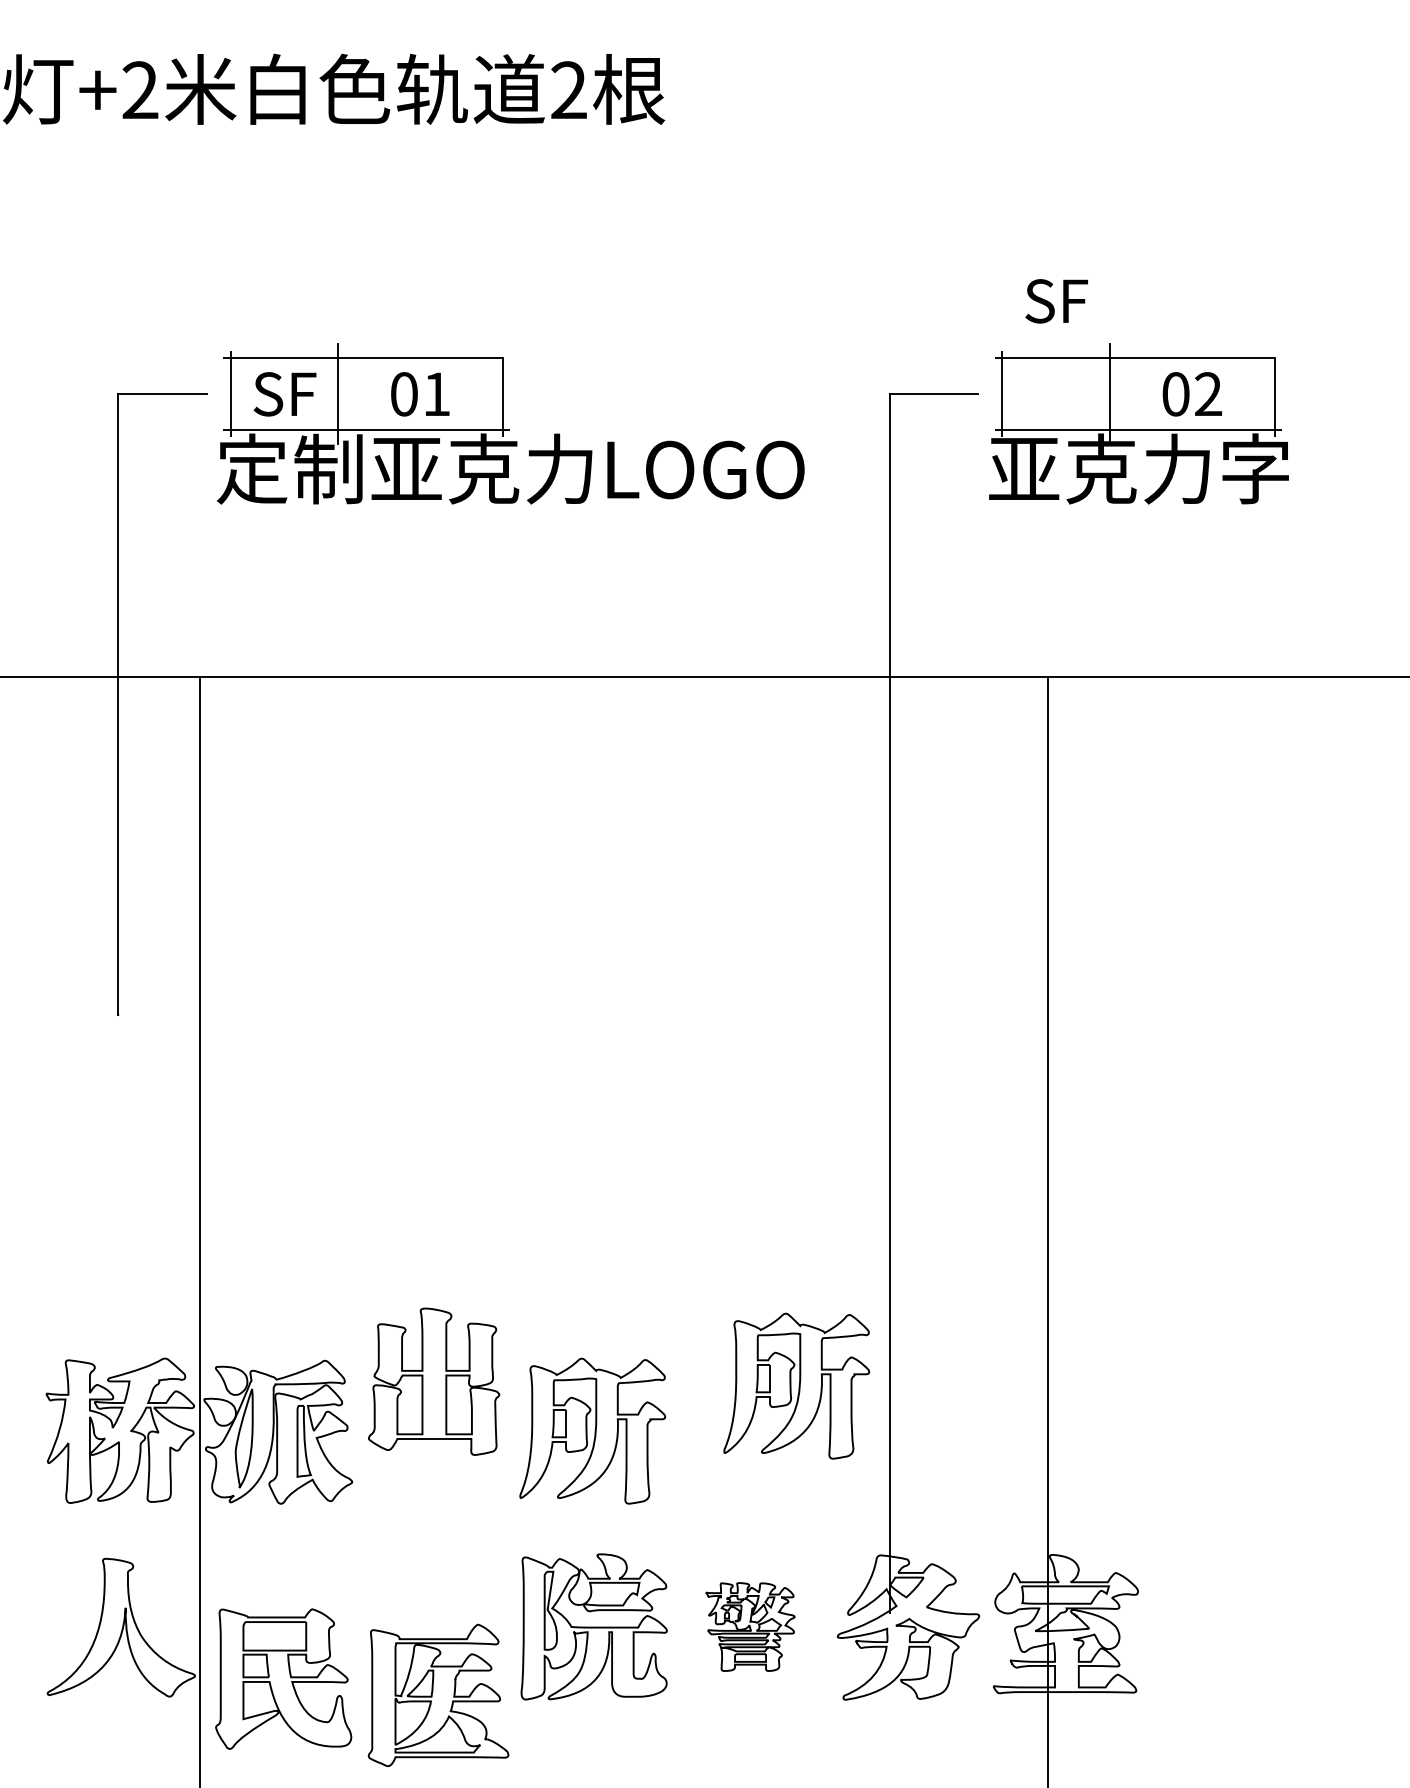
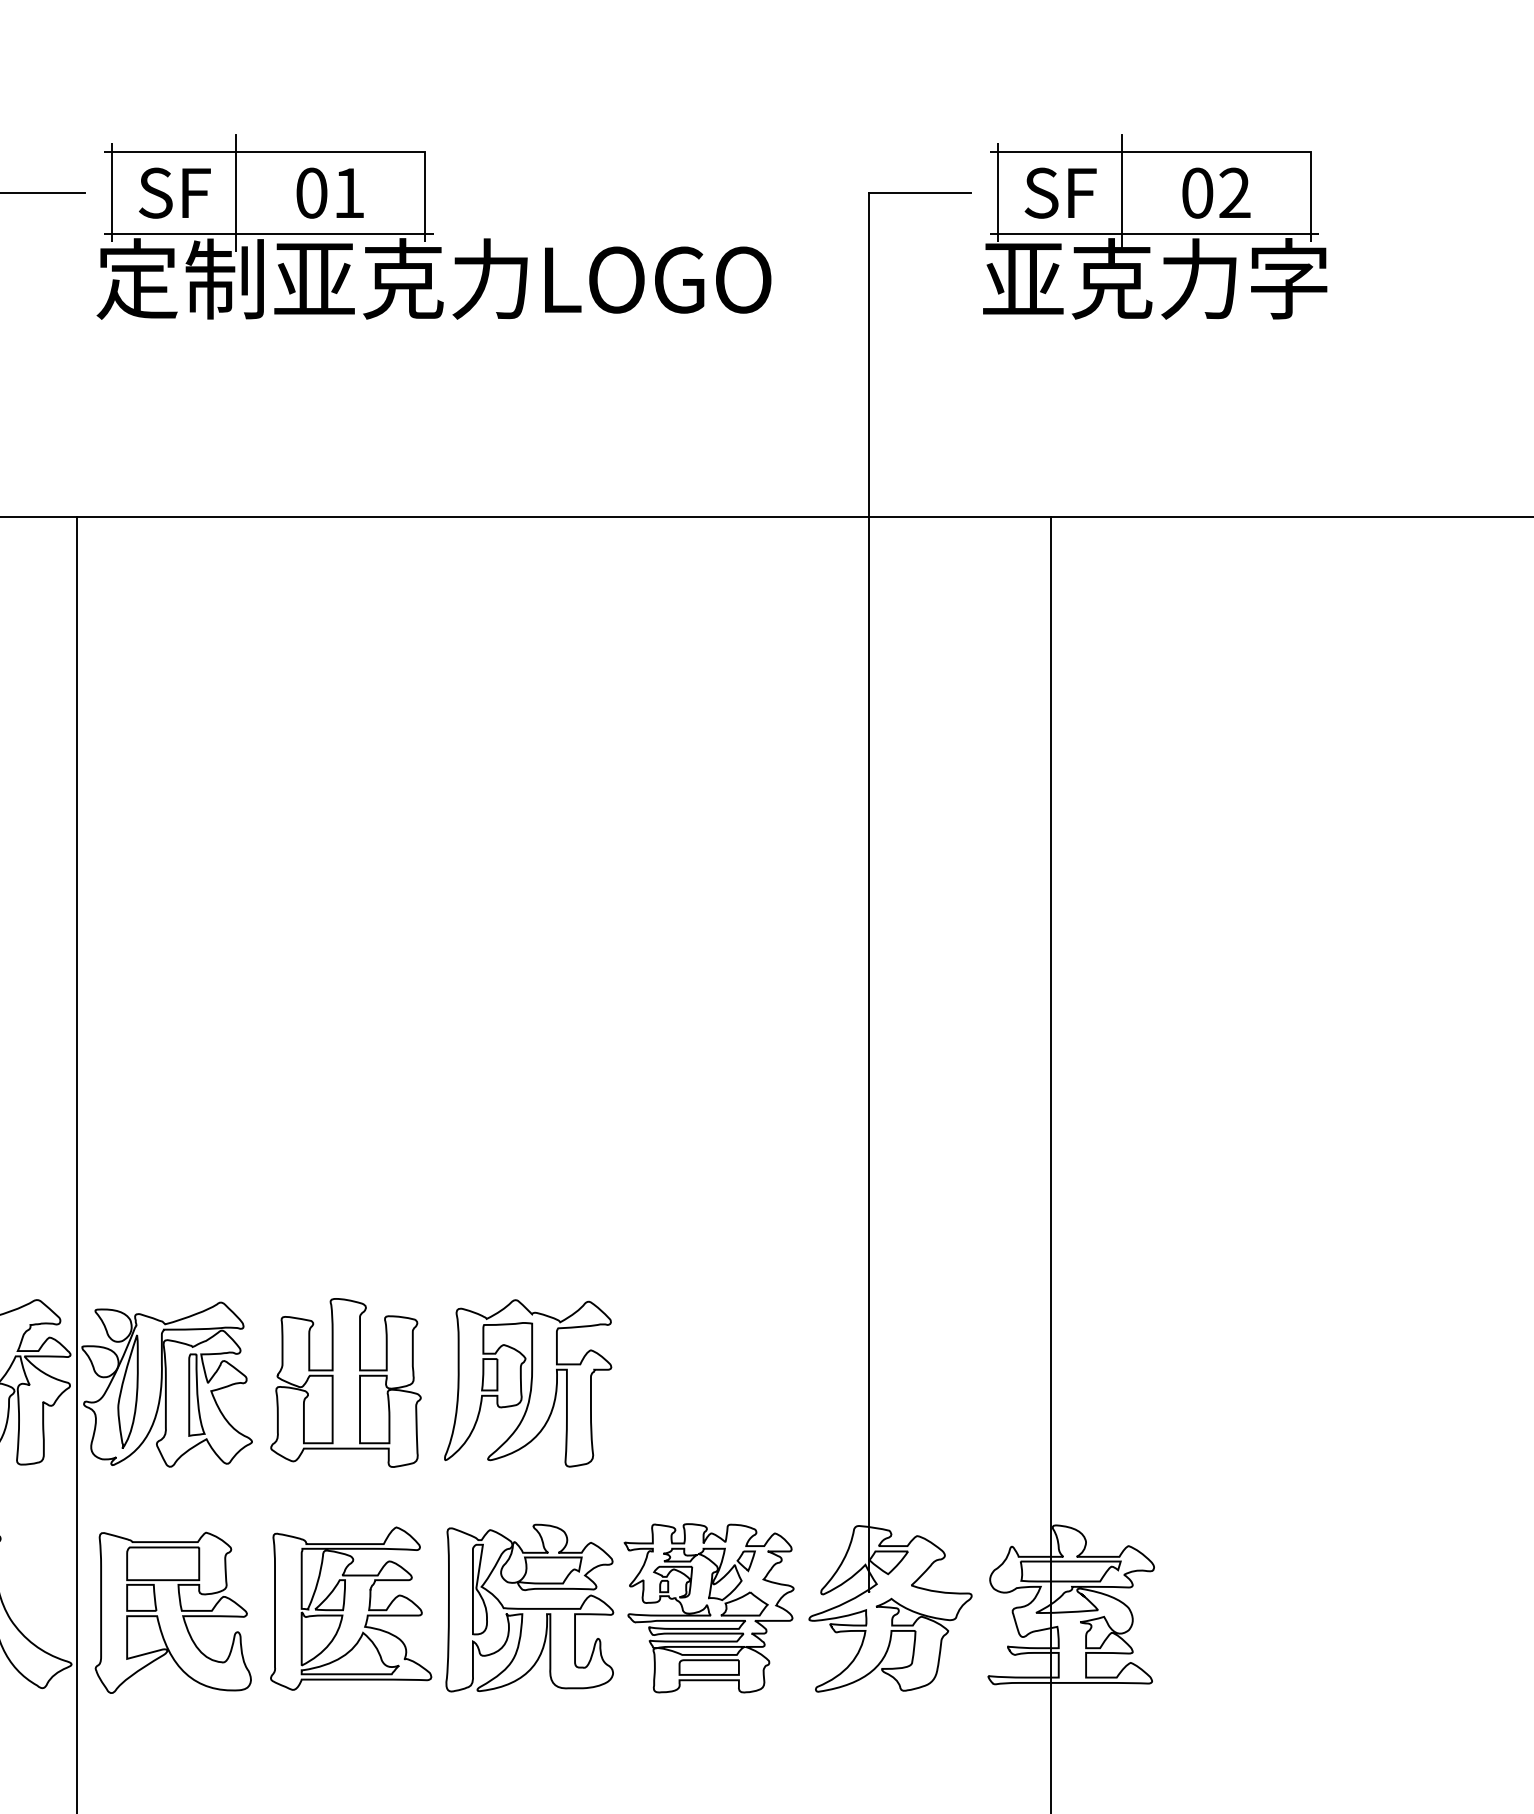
text: (1056, 301) -> (1060, 193), moved
part: (434, 1381) -> (346, 1382), moved
part: (796, 1385) -> (762, 1330), removed
part: (750, 1626) -> (709, 1607), size x1.67
part: (283, 1678) -> (173, 1612), moved
part: (438, 1694) -> (351, 1607), moved

